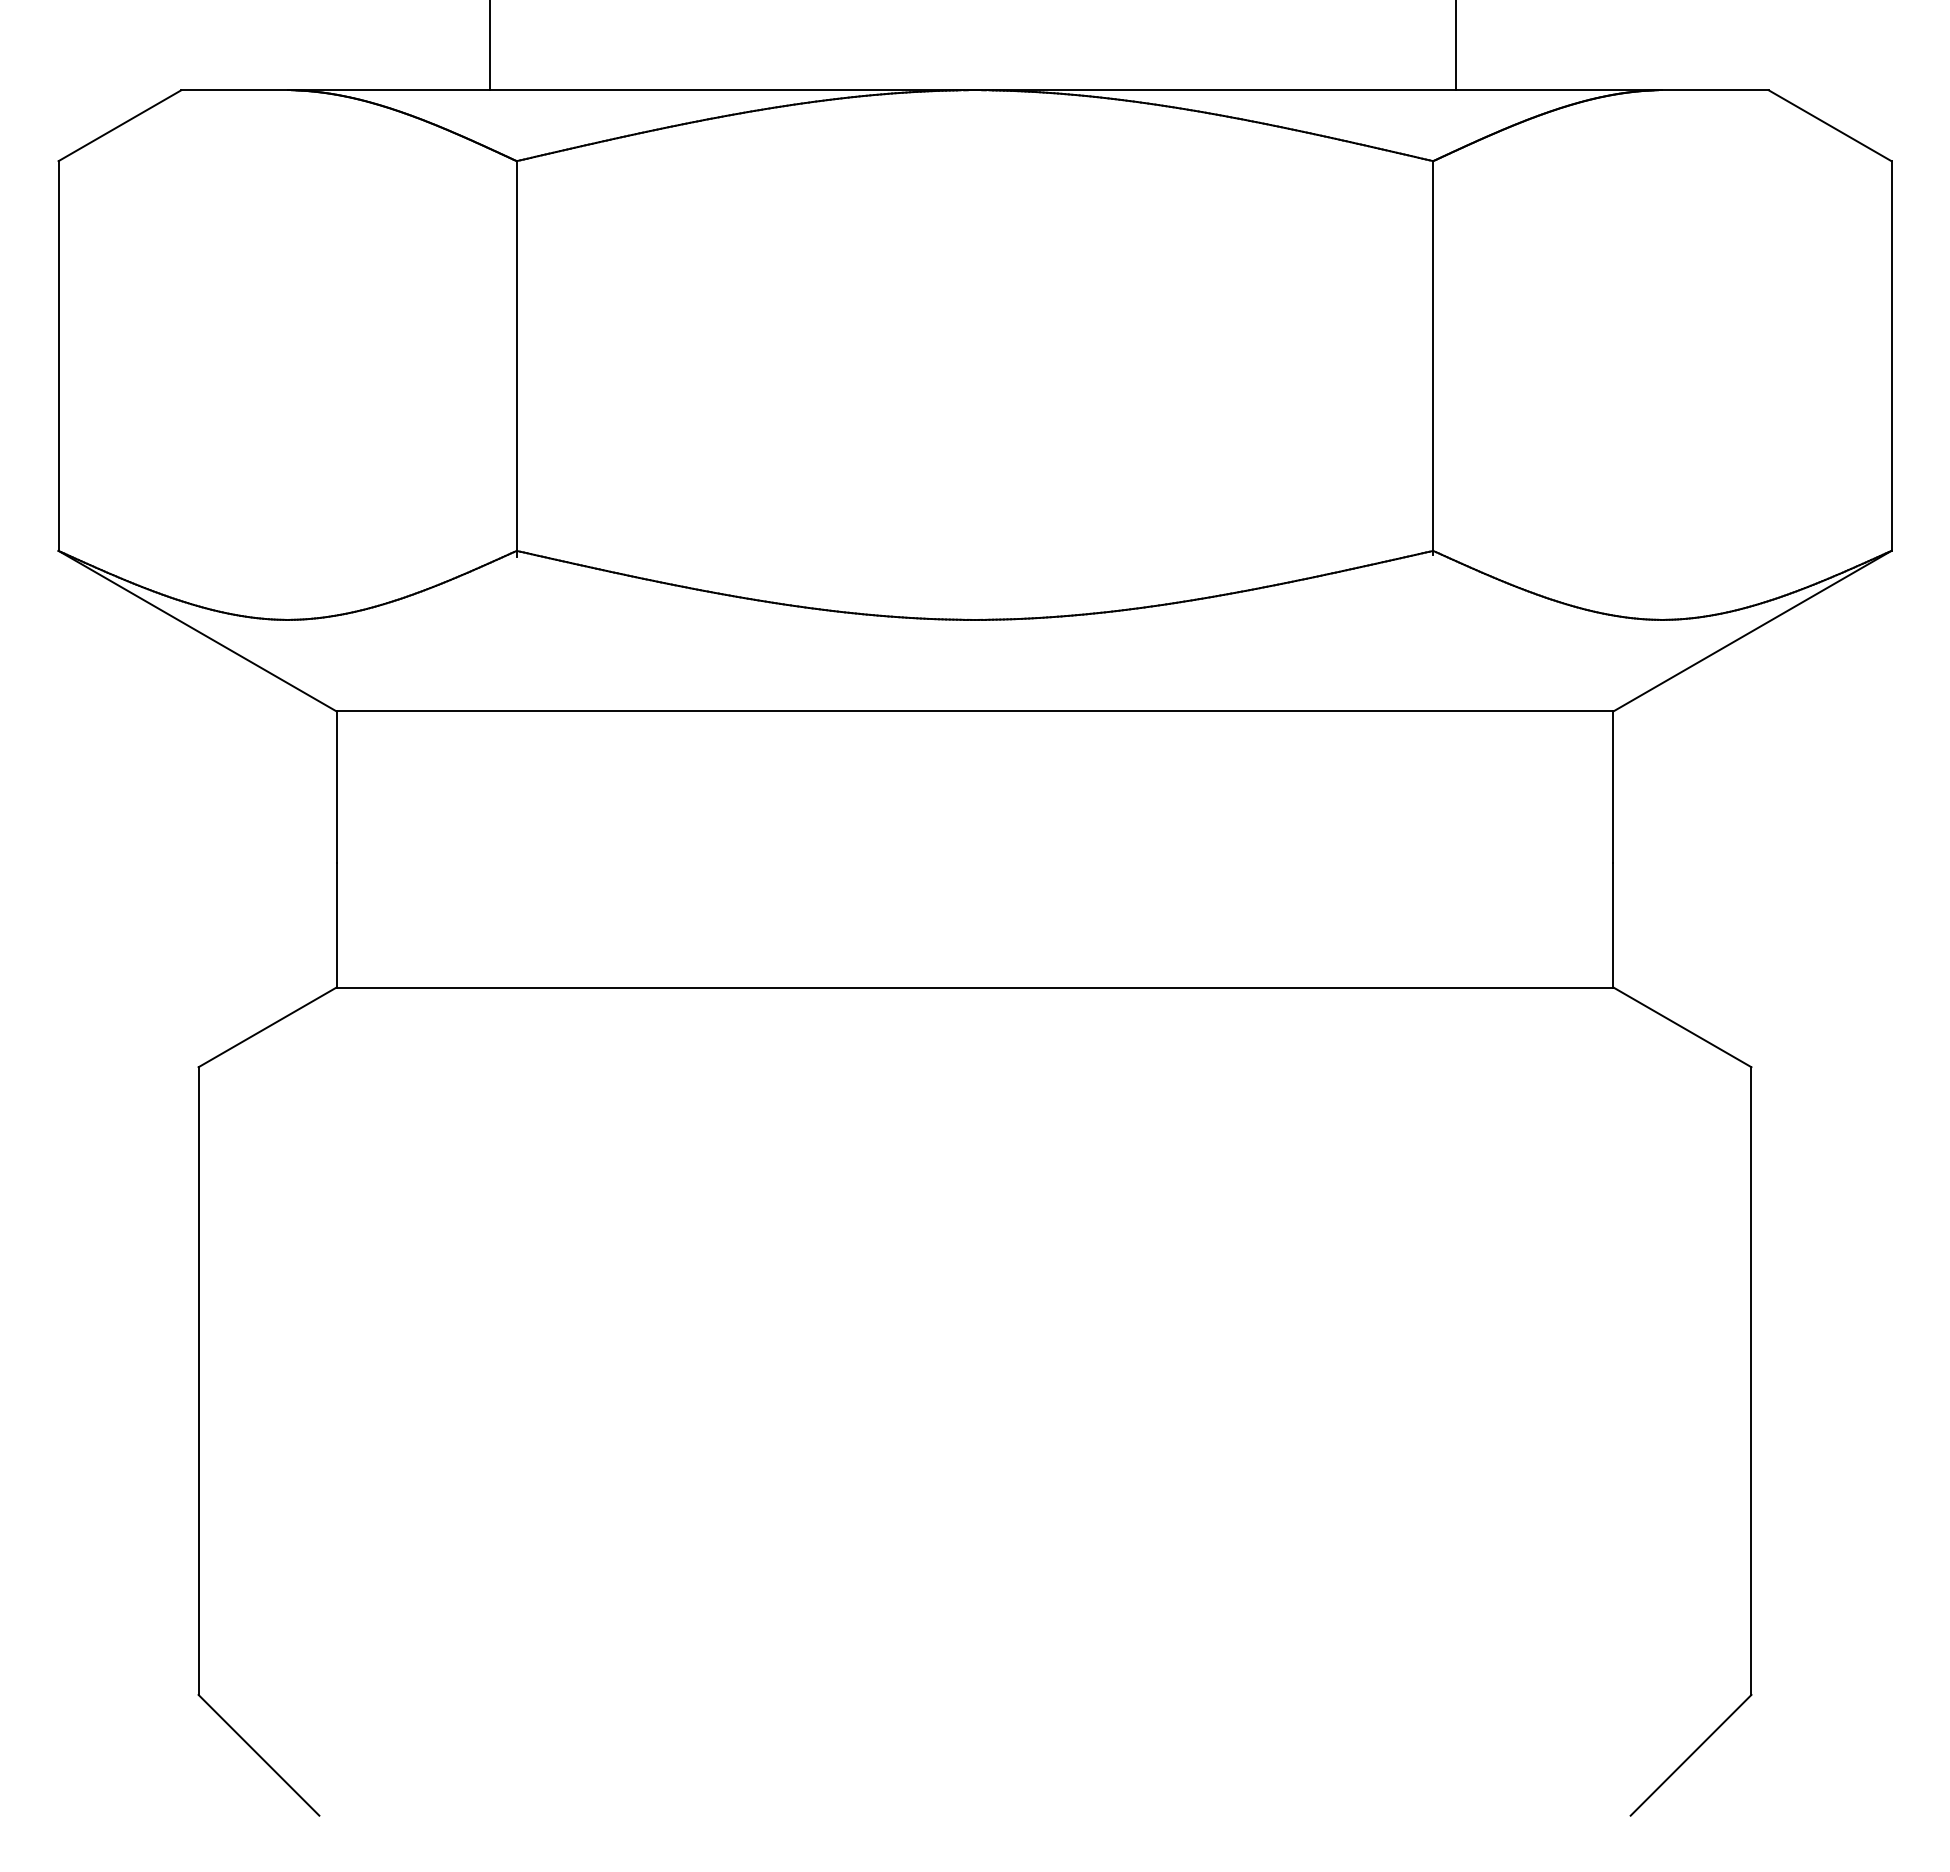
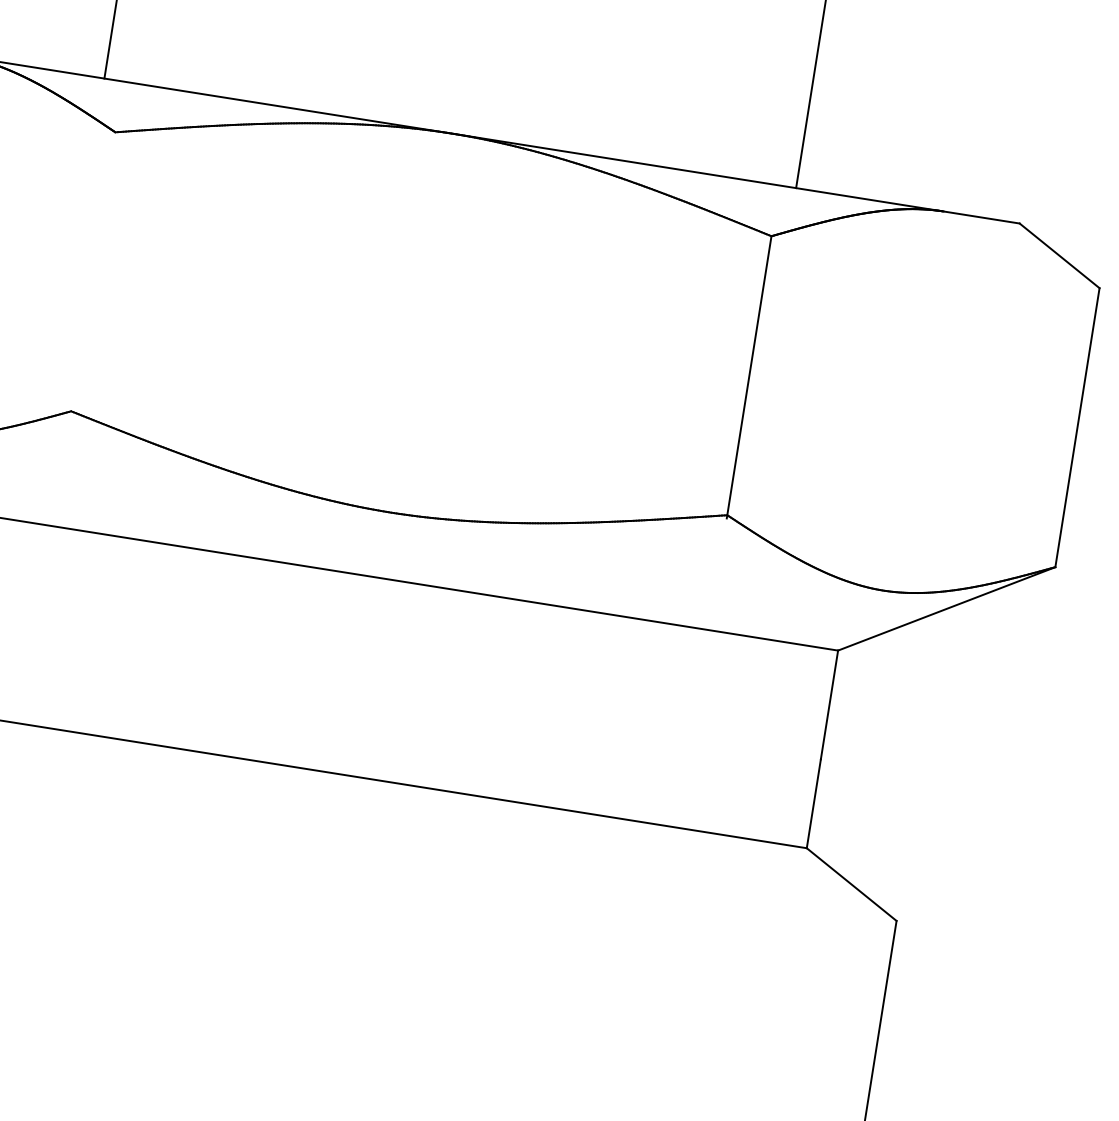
line: (516, 358) -> (92, 273), removed

